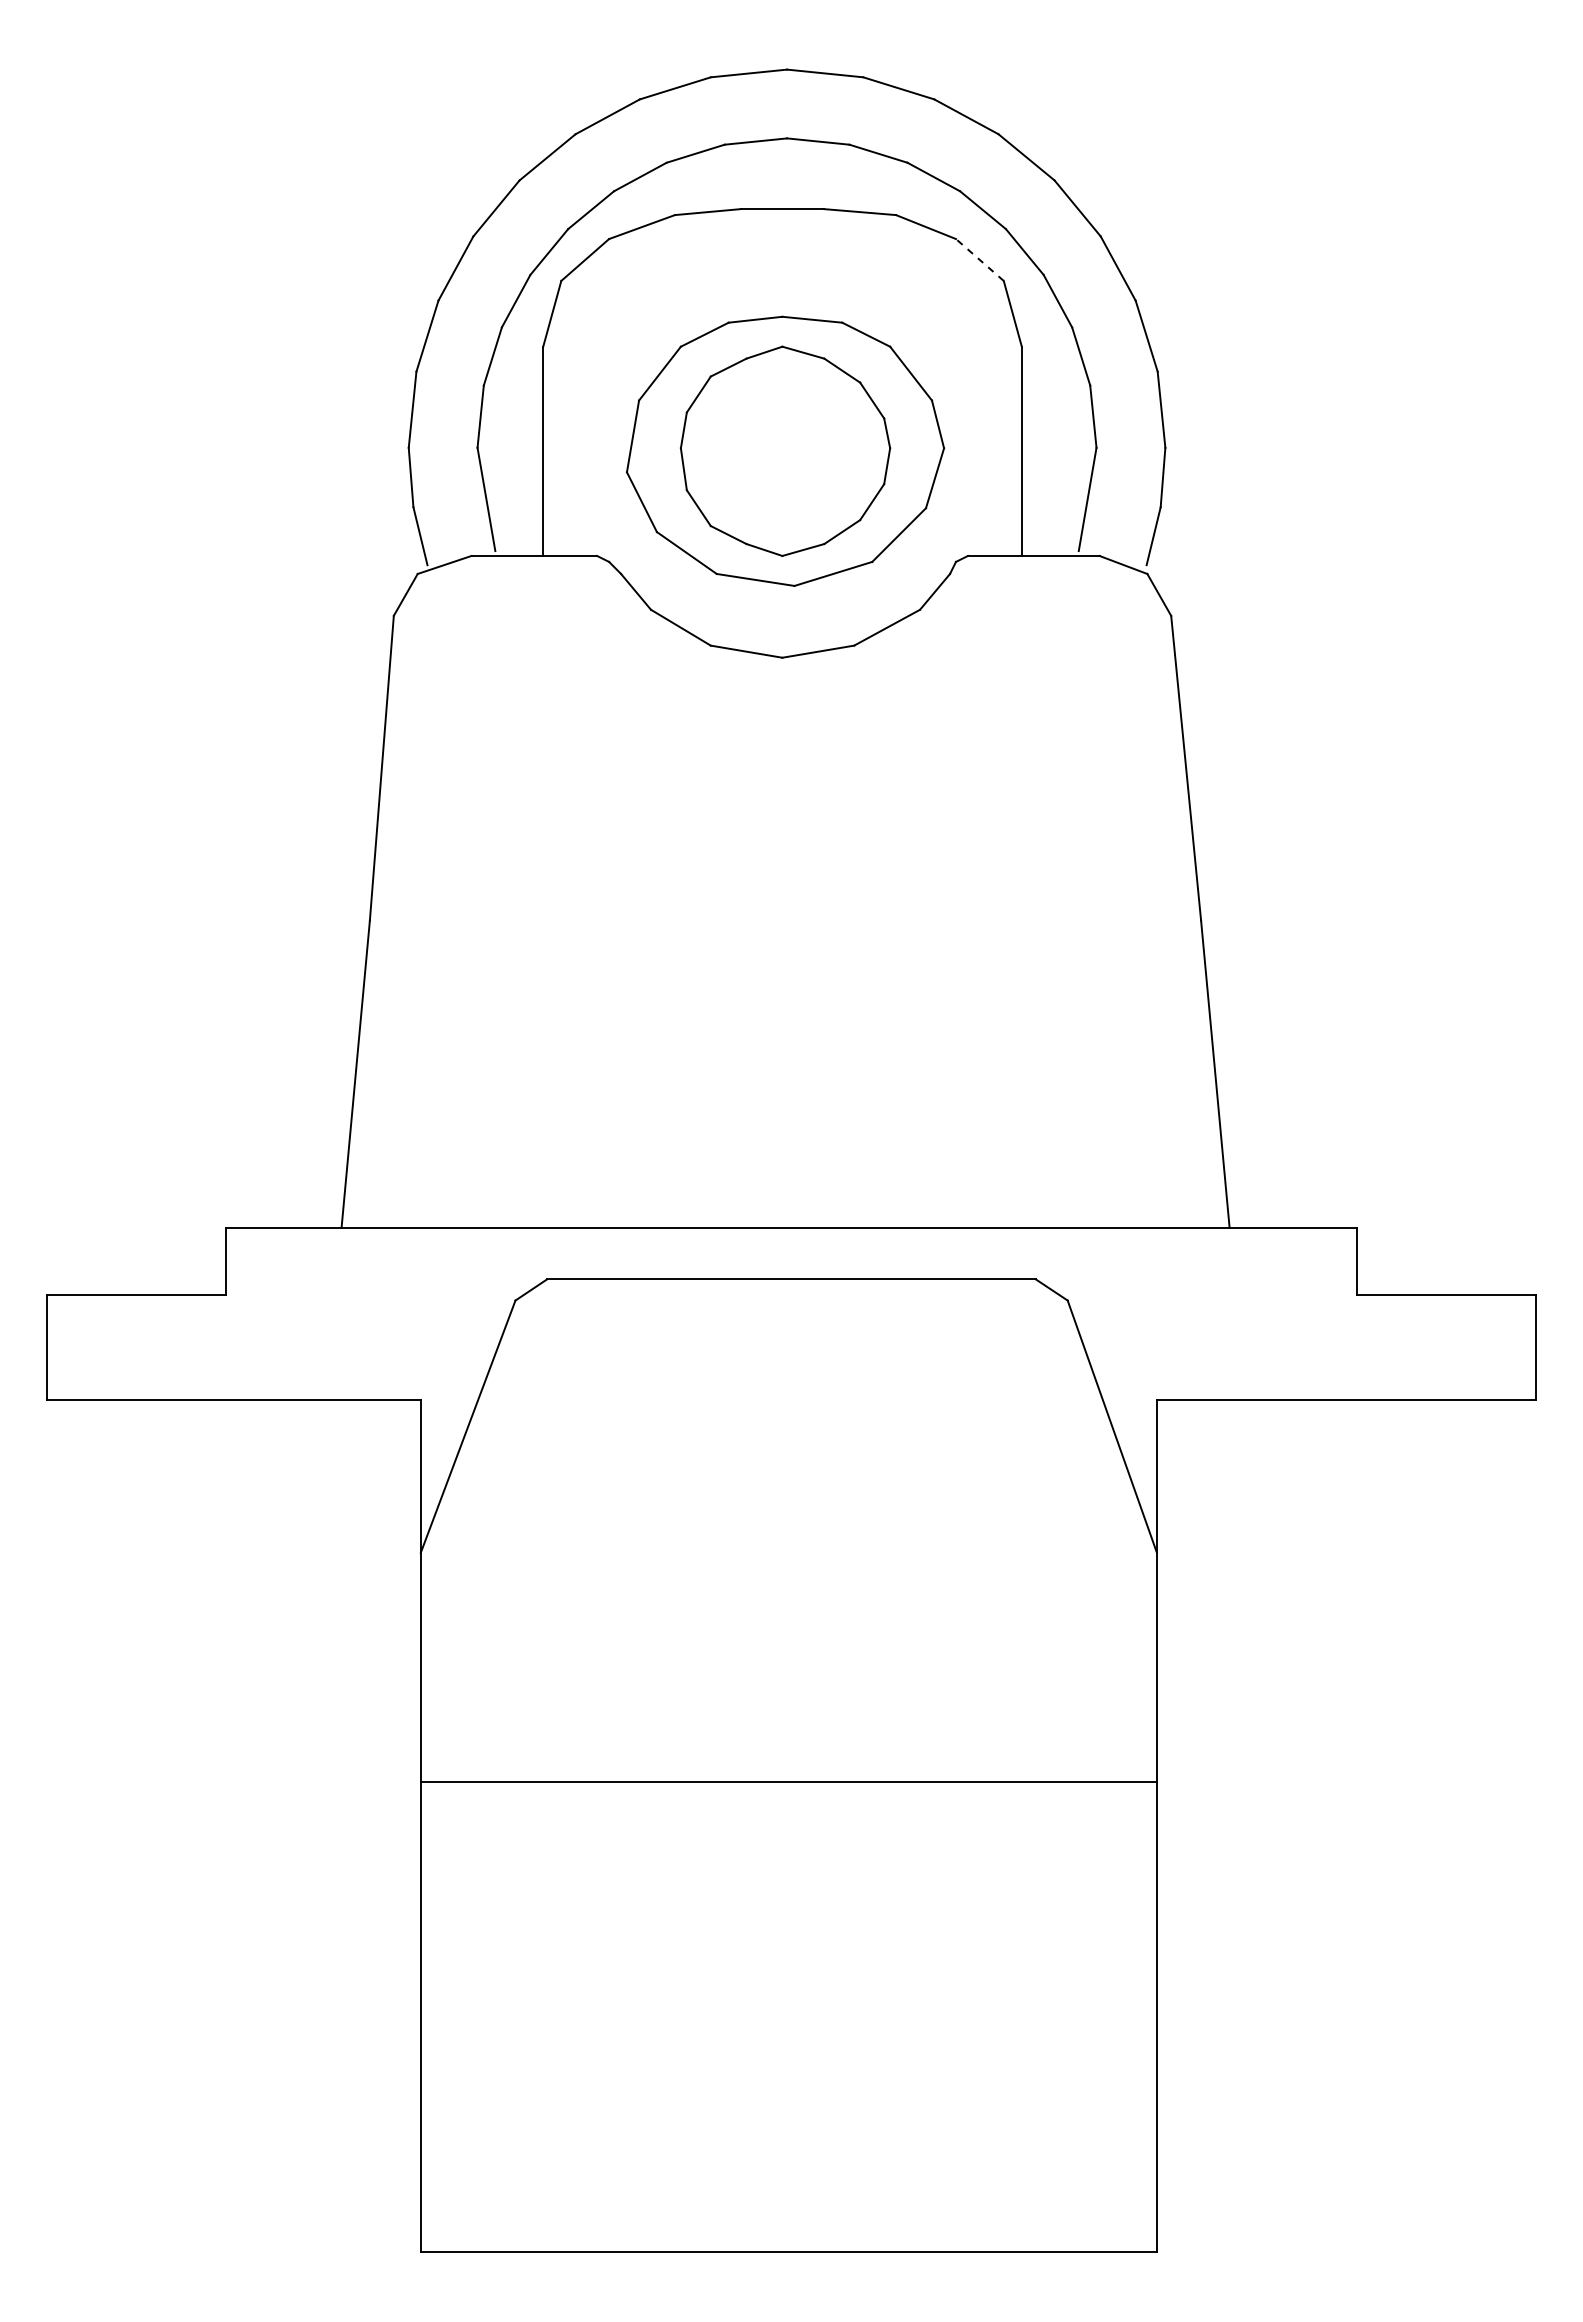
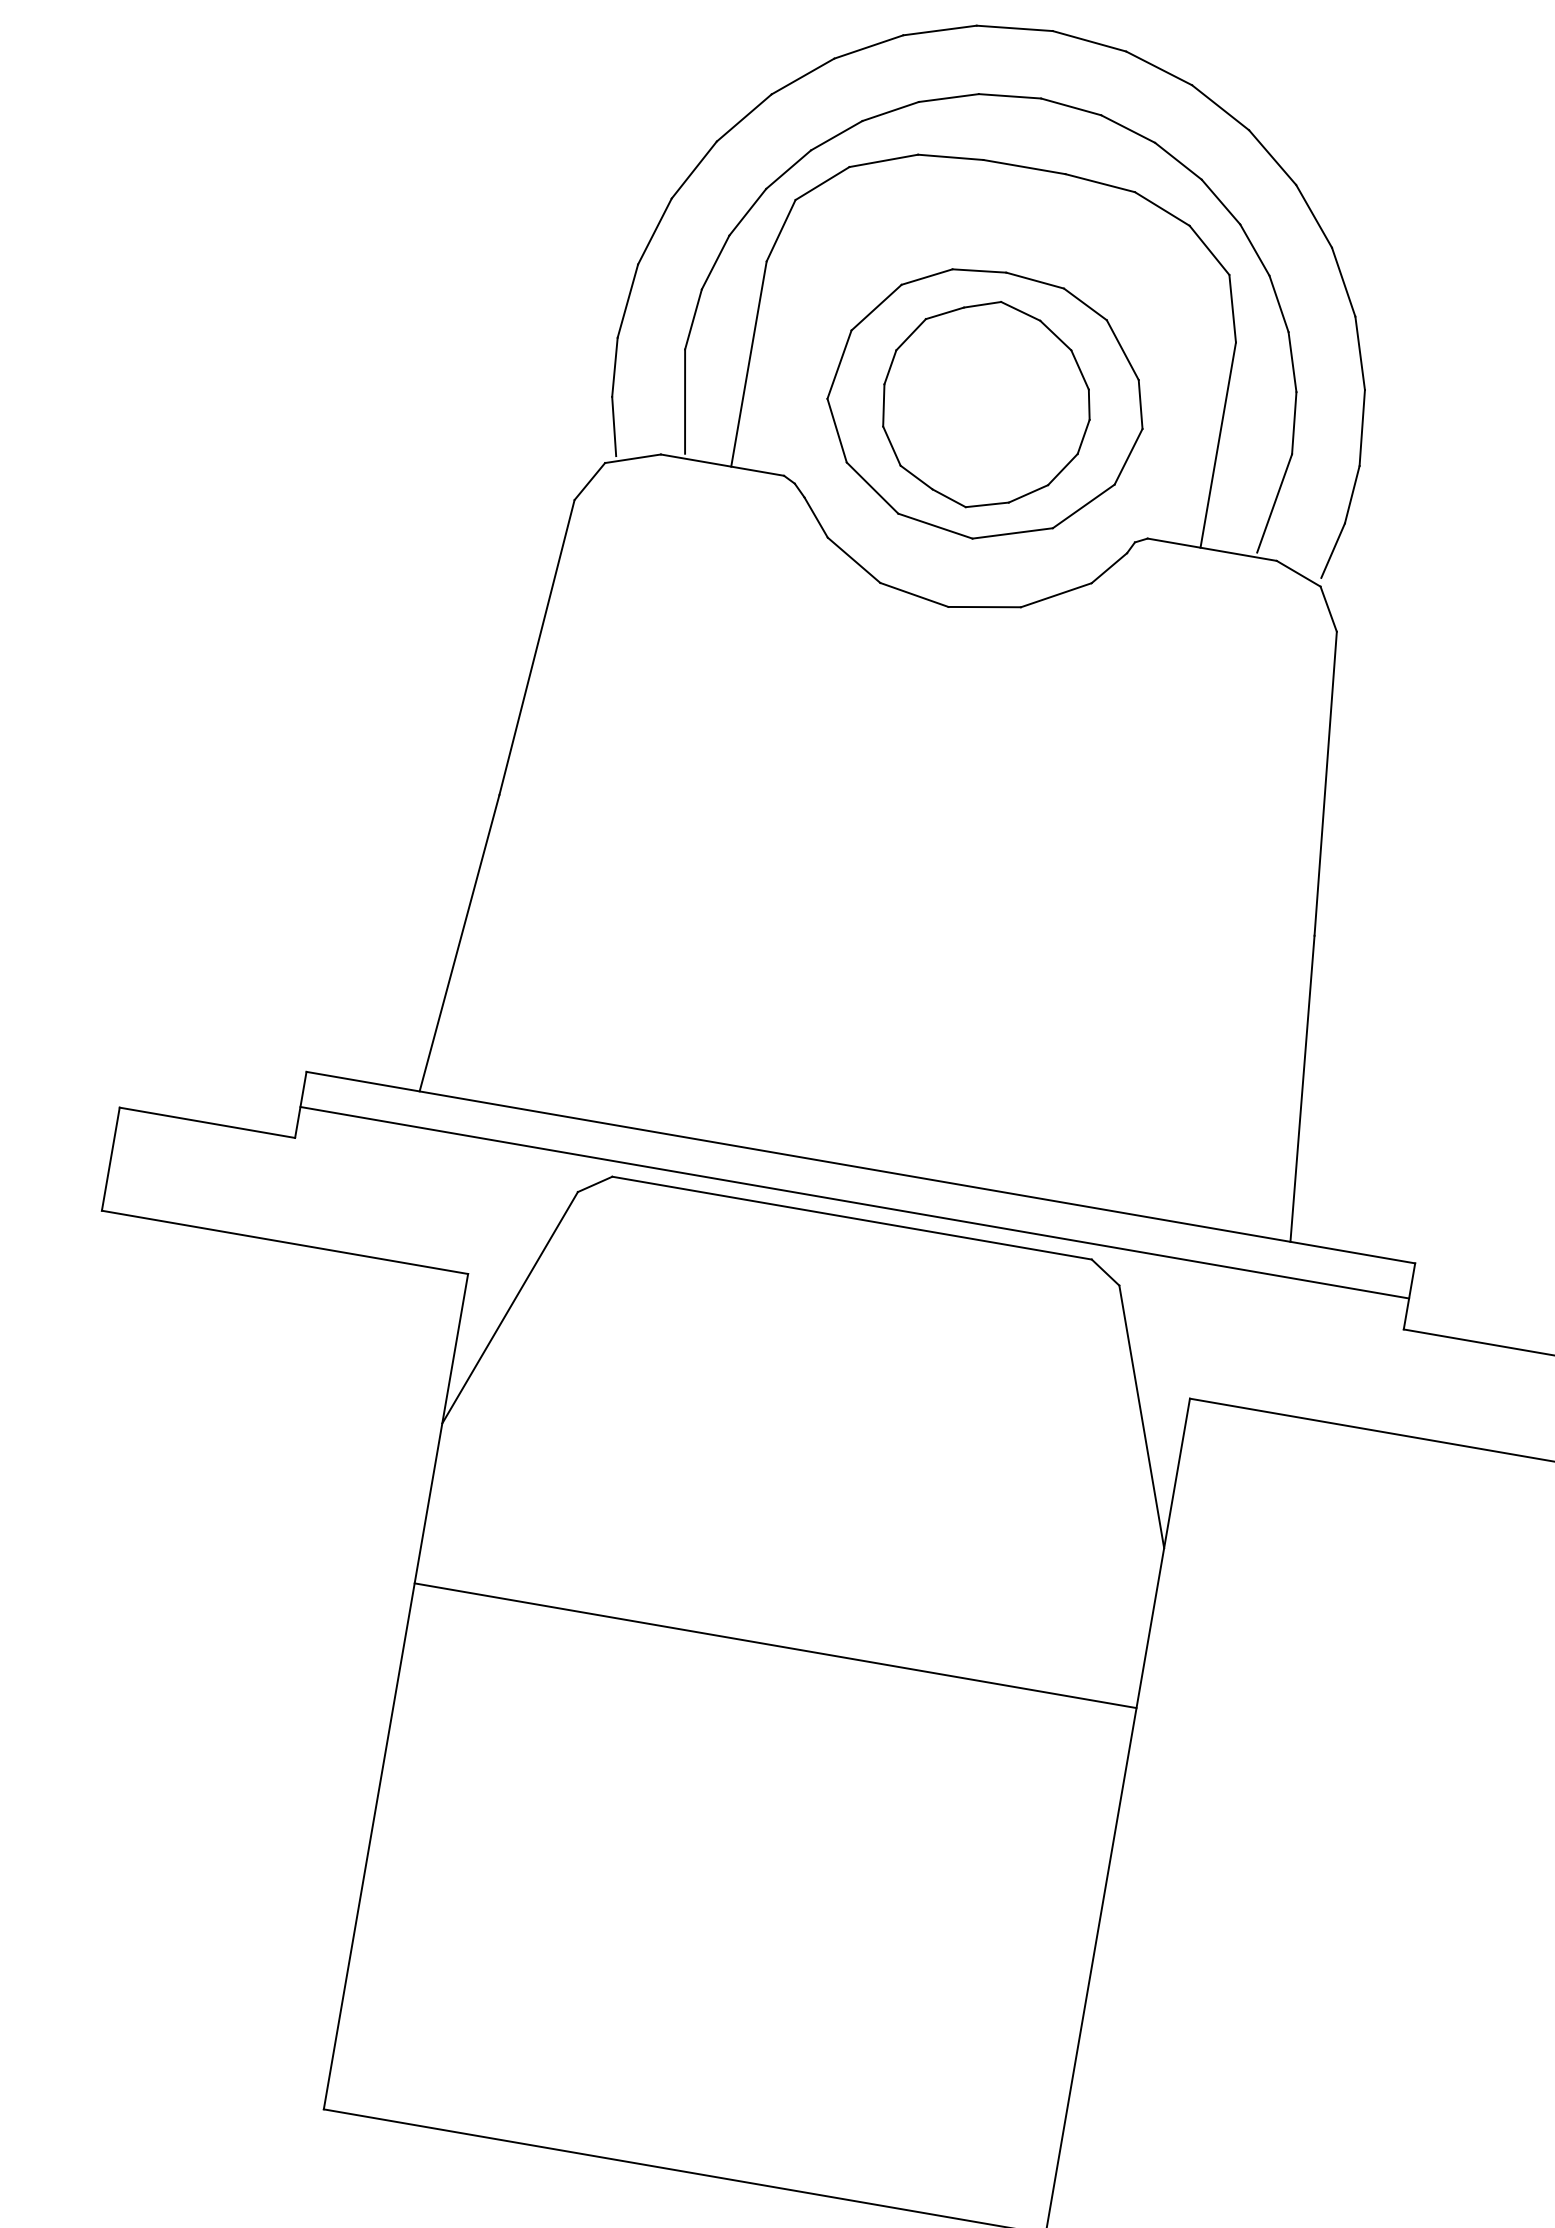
line: (979, 260) -> (1209, 250), dashed -> solid
line: (791, 1263) -> (854, 1202), added
line: (788, 1781) -> (775, 1645), moved

